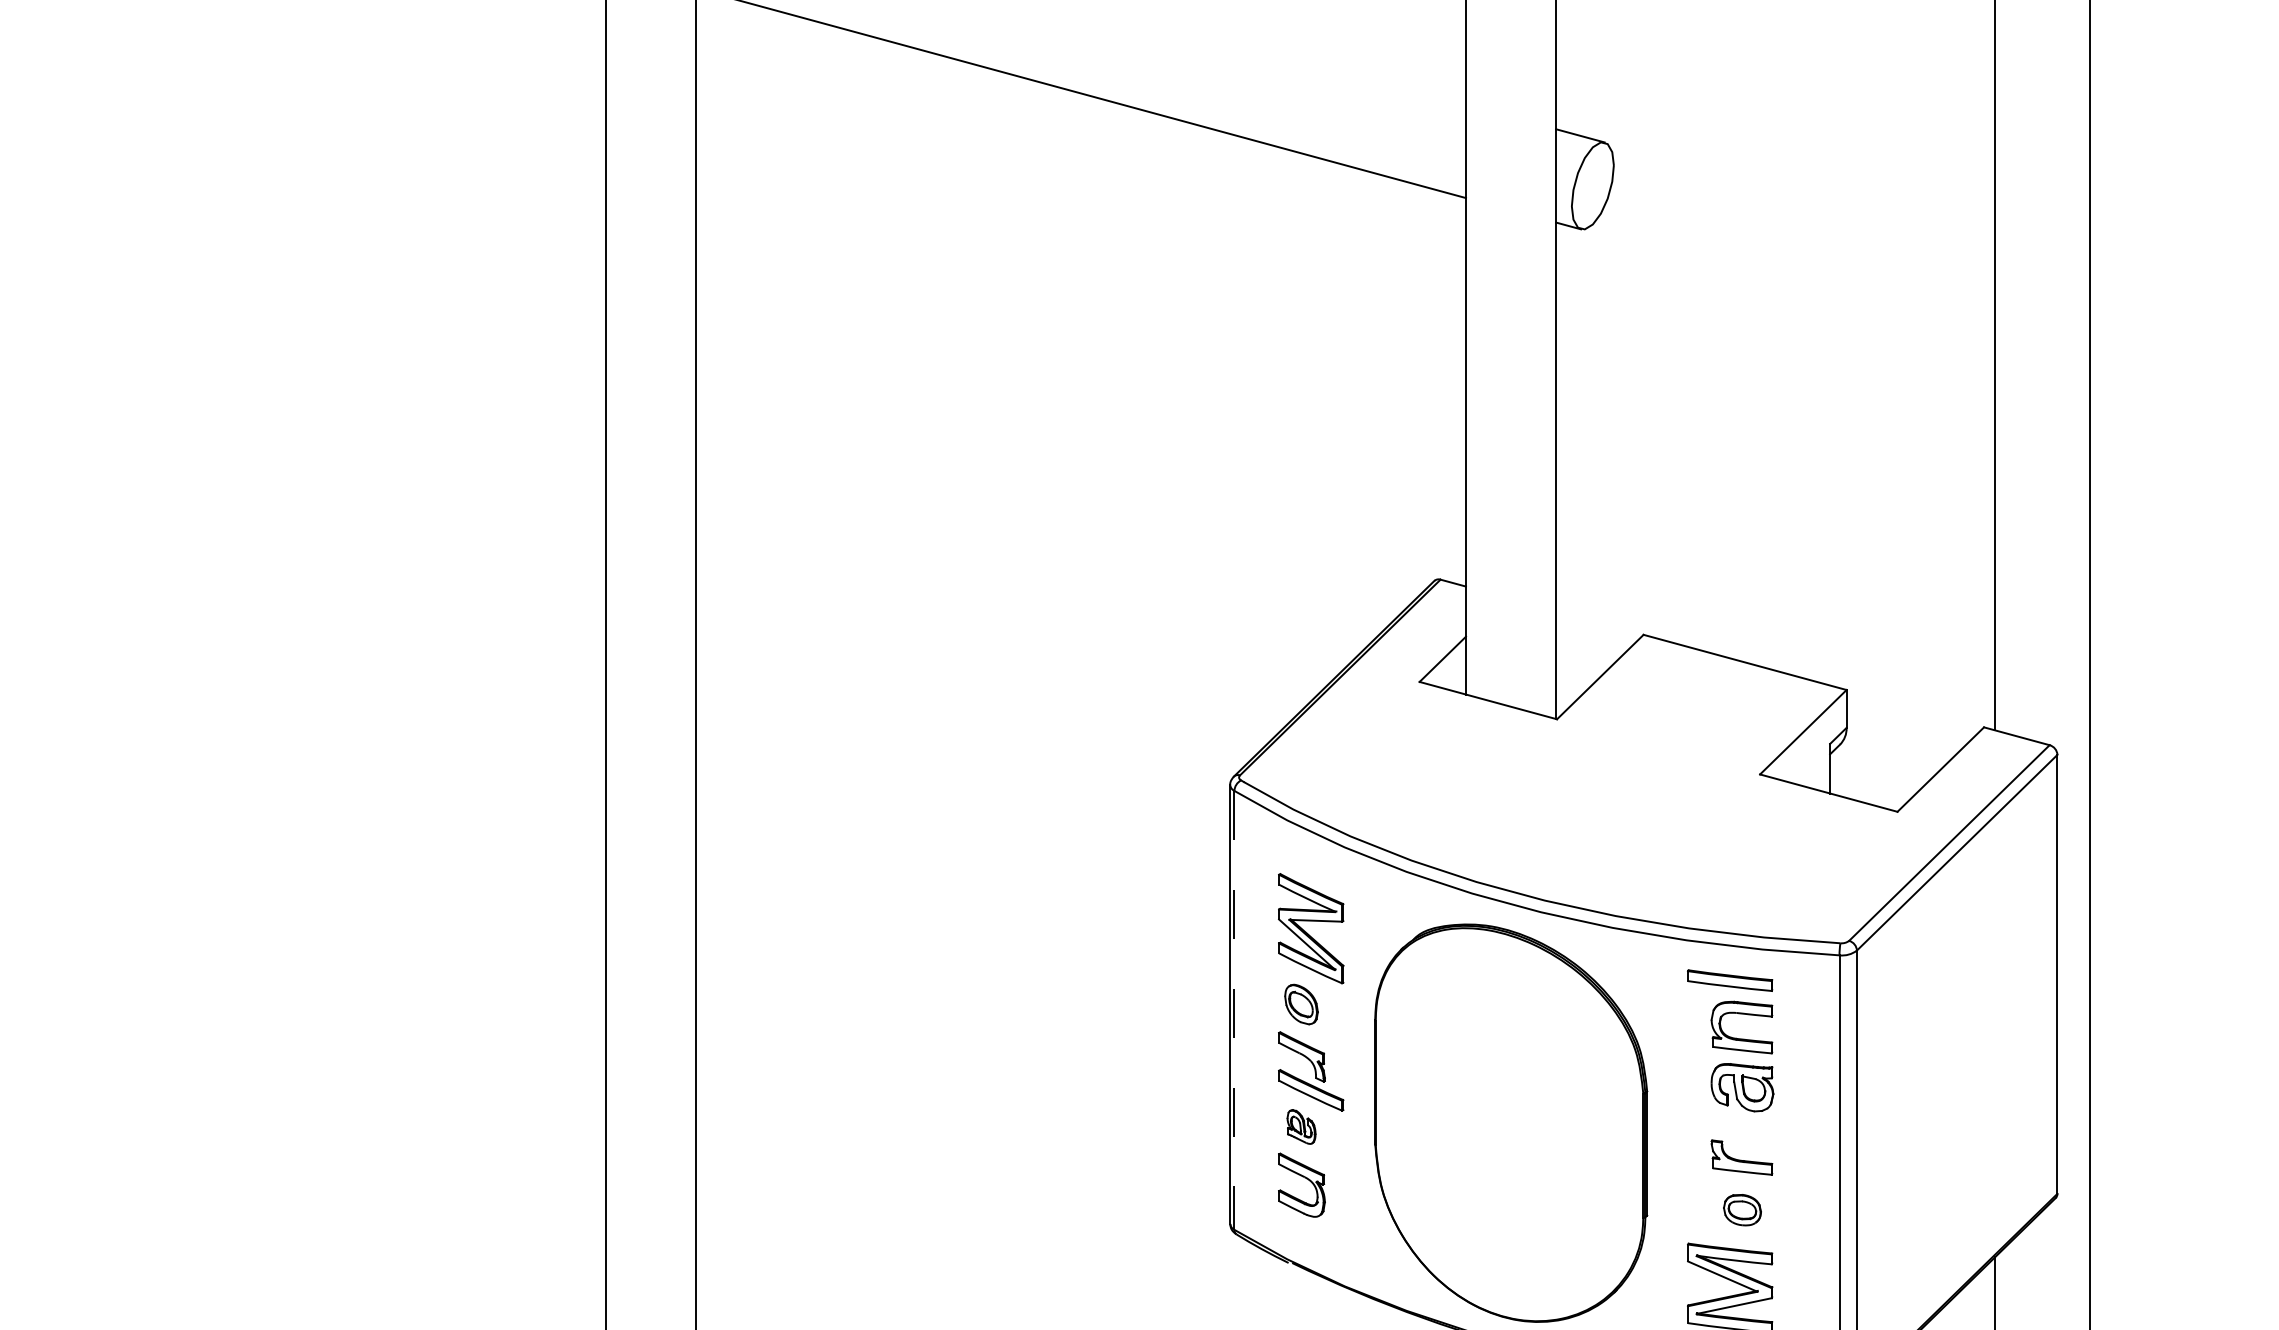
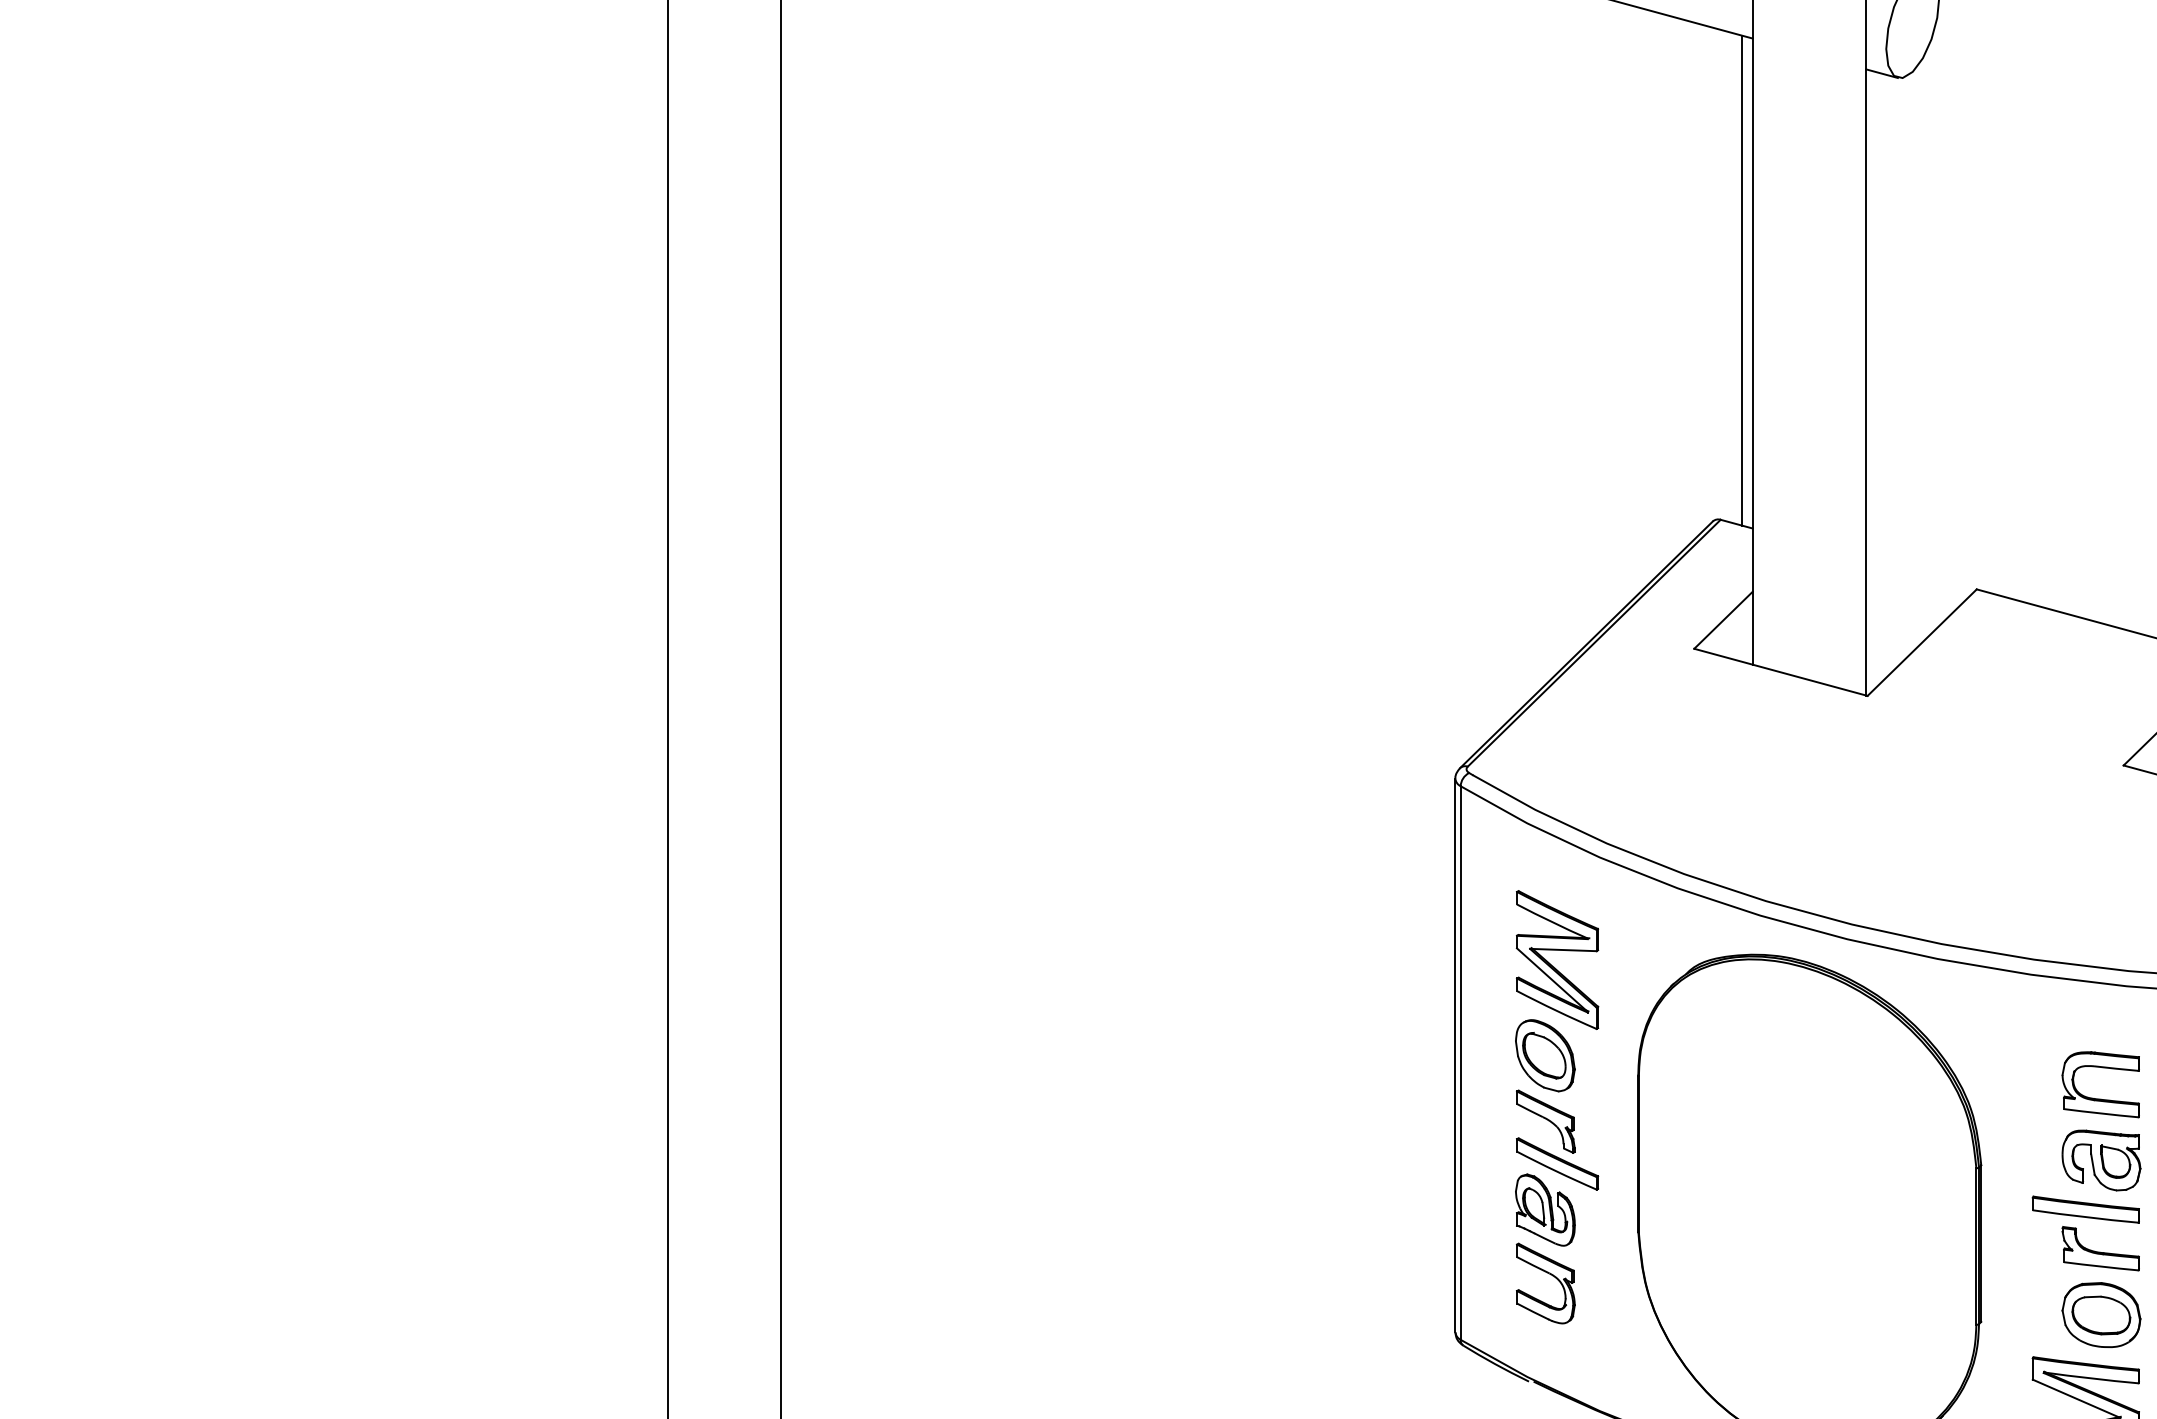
line: (1457, 389) -> (1742, 279), added
part: (1730, 980) -> (2086, 1209), moved
part: (1301, 1004) -> (1545, 1055), size x1.43
line: (1234, 1010) -> (1460, 1063), dashed -> solid
part: (1301, 1126) -> (1545, 1209), size x1.67
part: (1742, 1209) -> (2101, 1314), size x1.67

